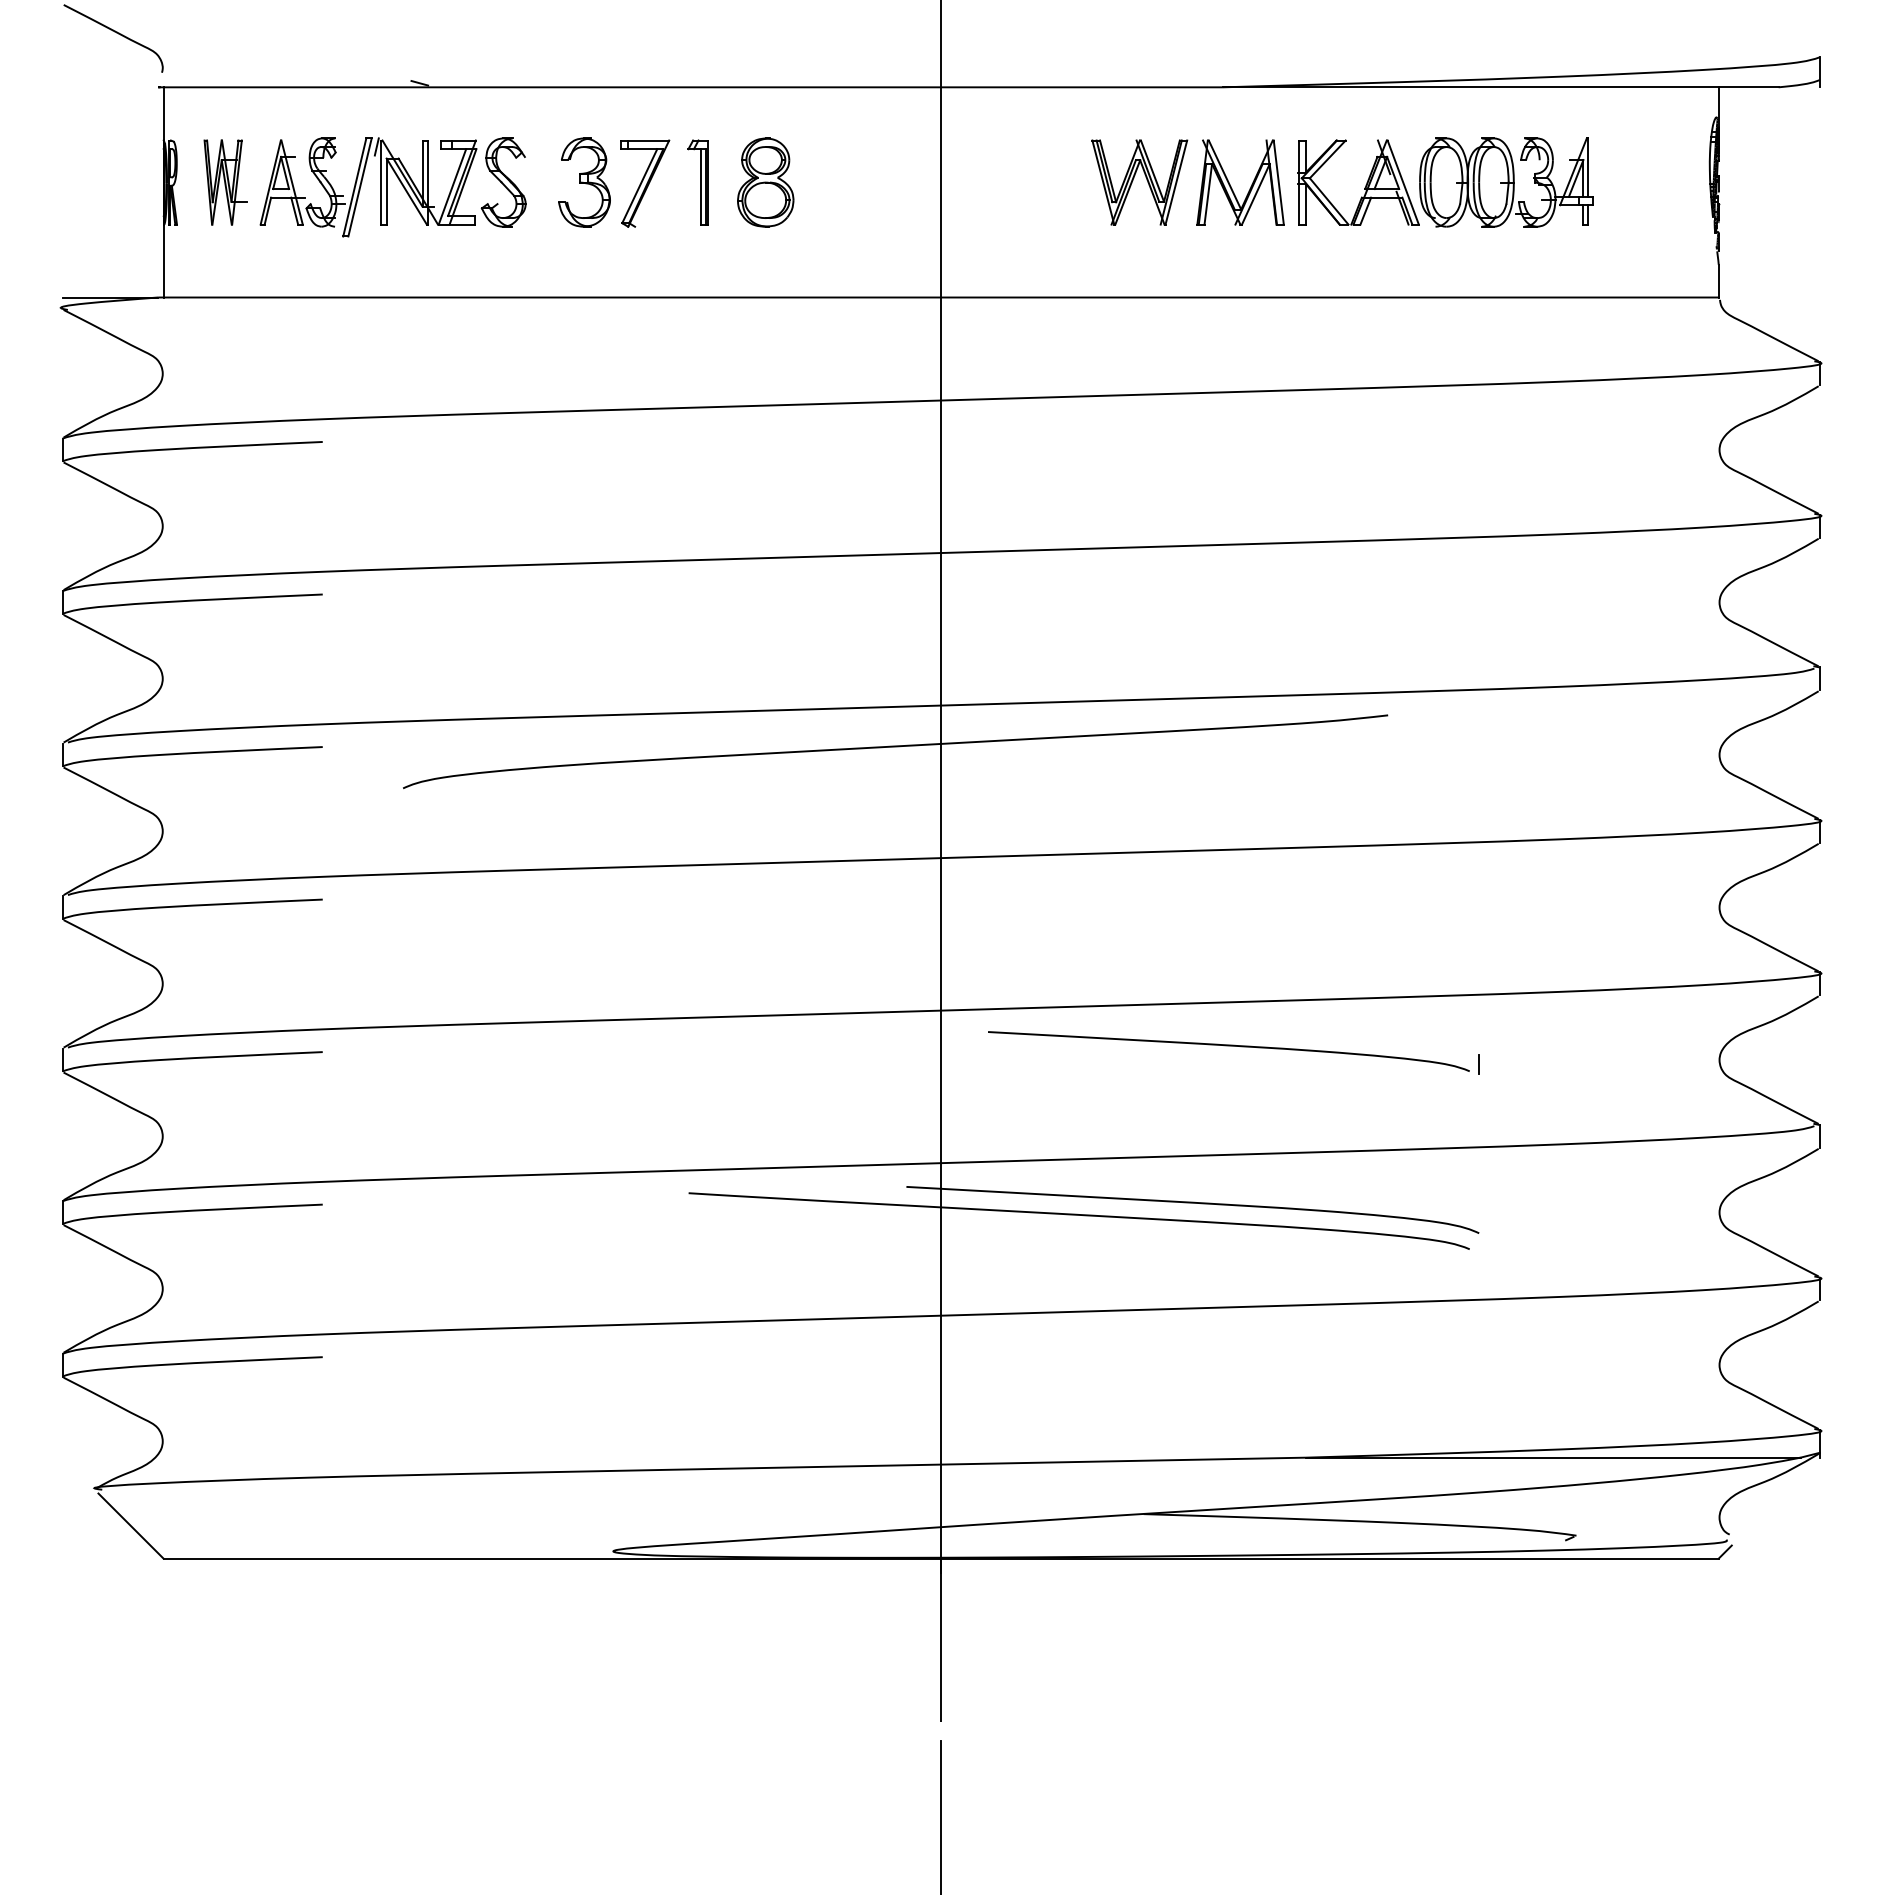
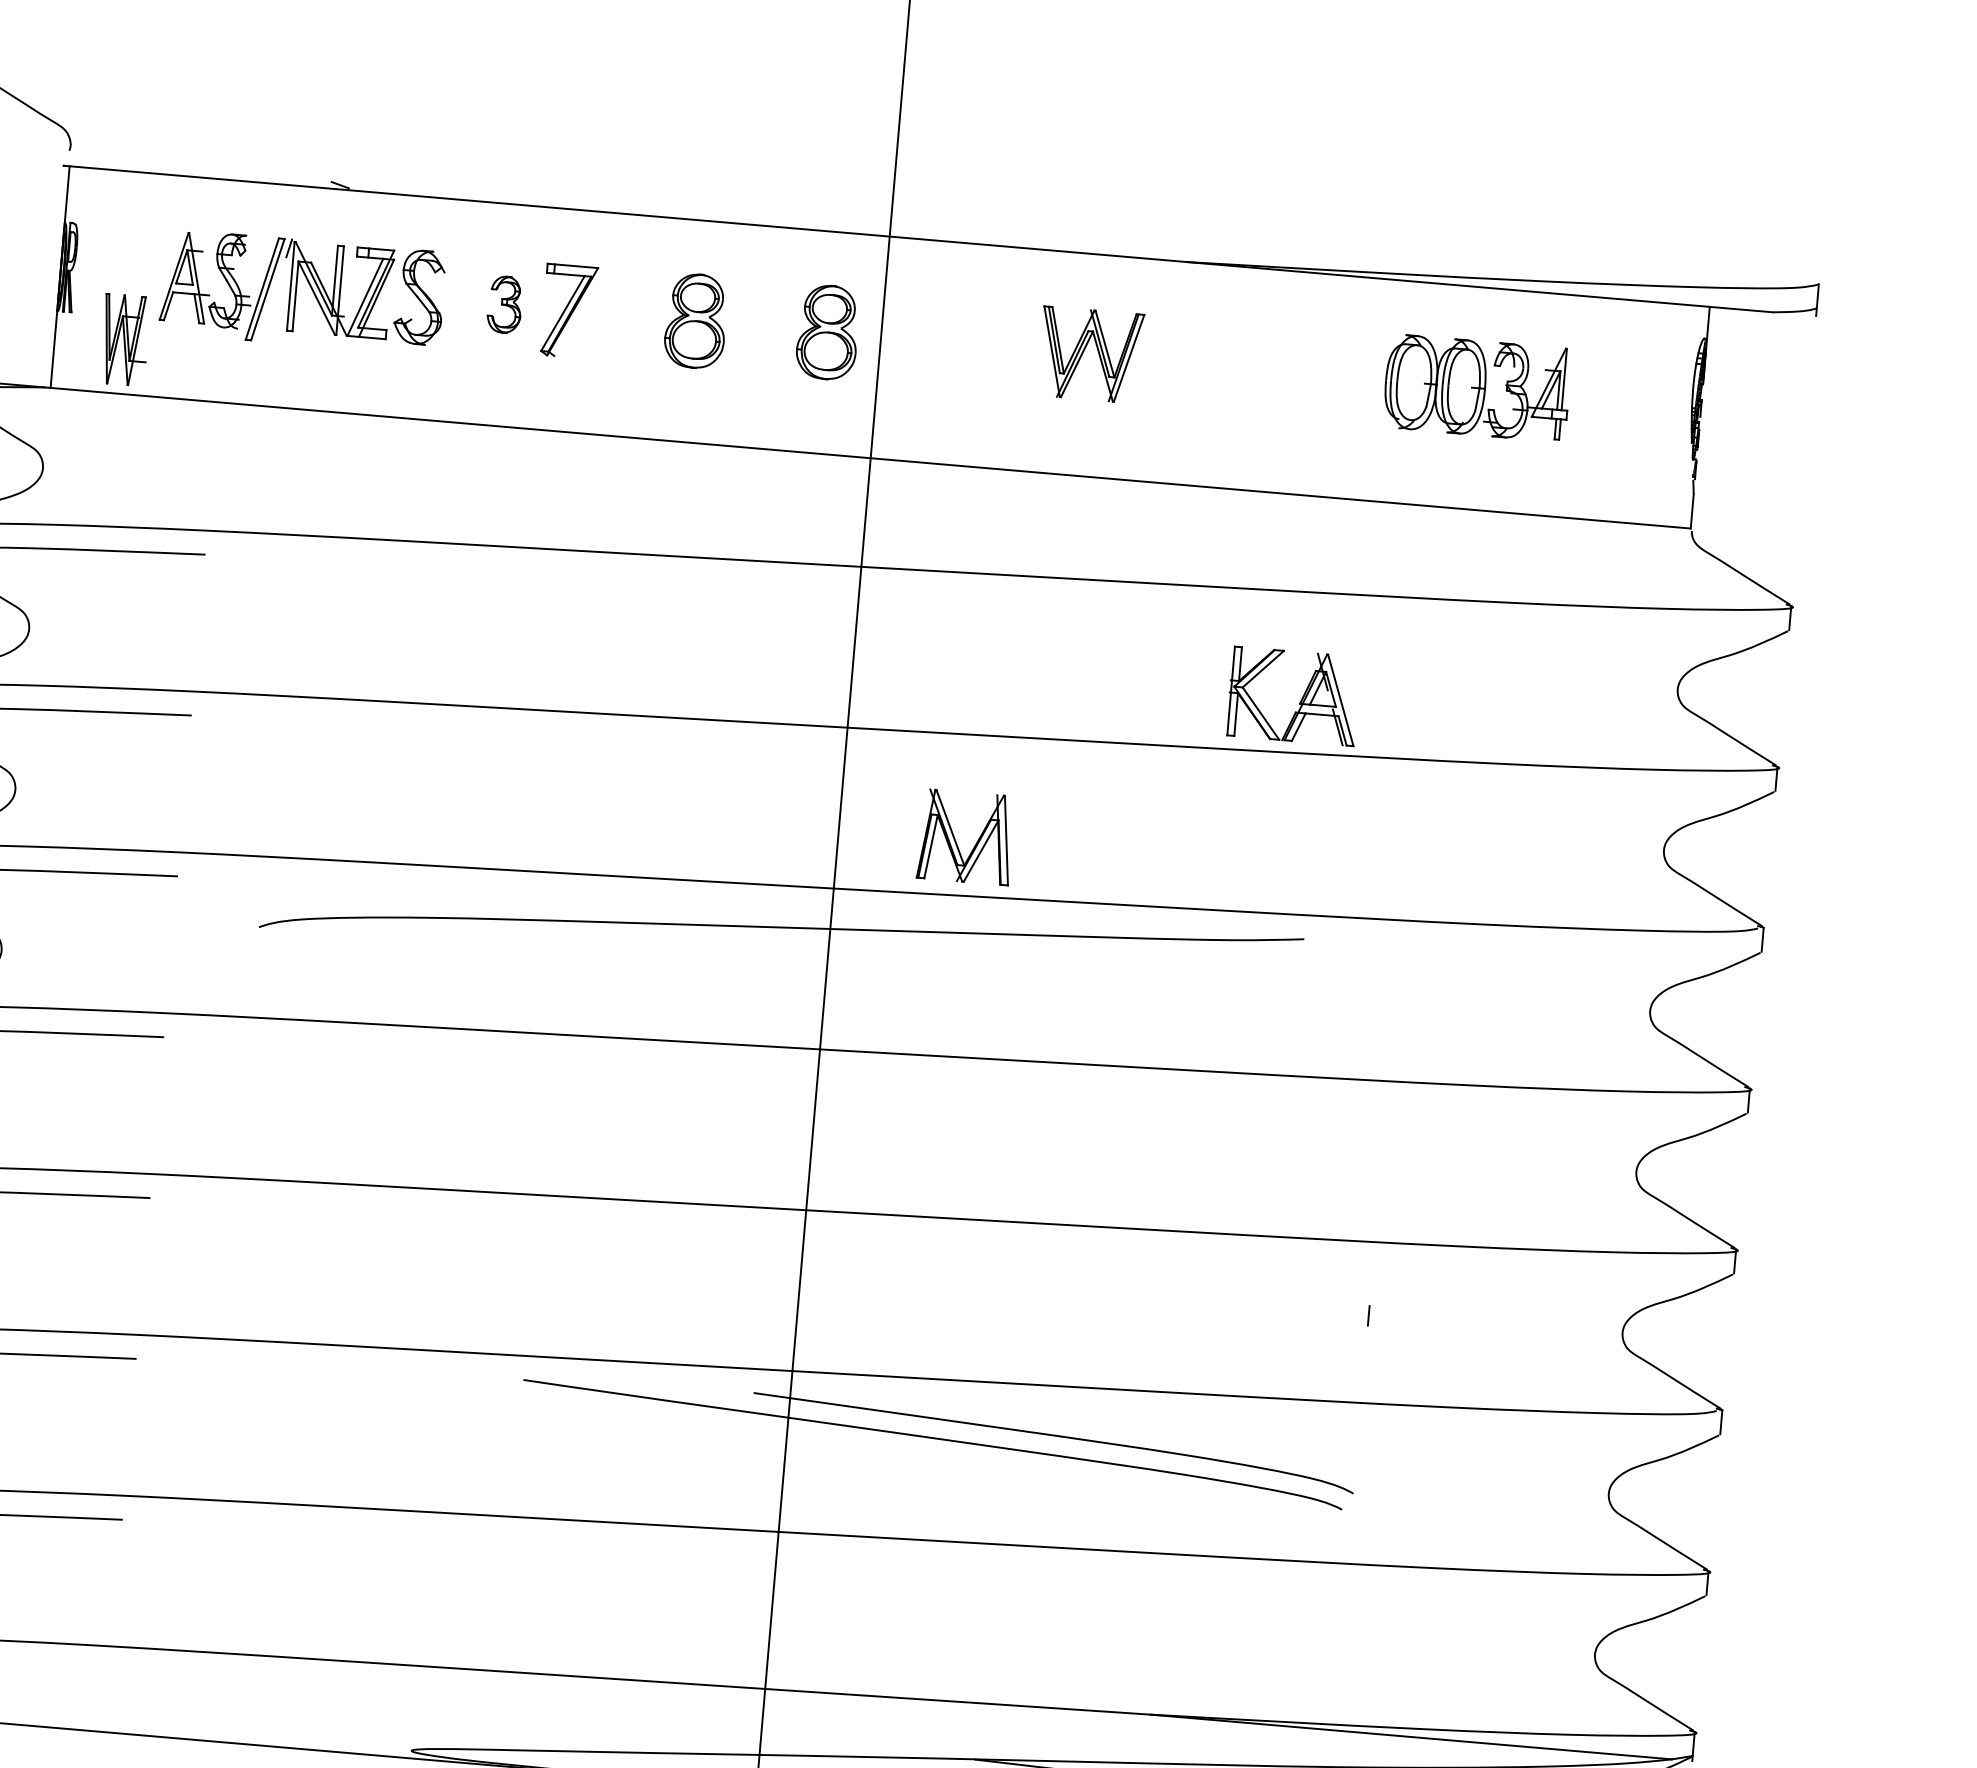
part: (225, 182) -> (124, 340), moved
part: (584, 182) -> (505, 304), size x0.6
part: (697, 182) -> (624, 314), removed
part: (890, 182) -> (827, 332), added
part: (1365, 185) -> (1300, 700), moved
part: (1231, 186) -> (956, 840), moved
curve: (1228, 1046) -> (1106, 1274), removed

